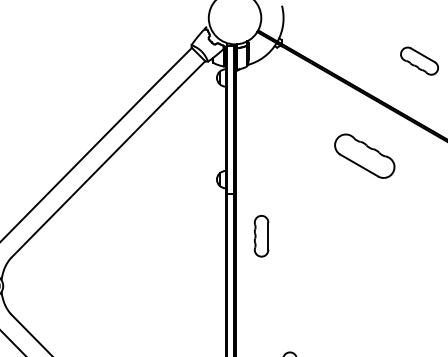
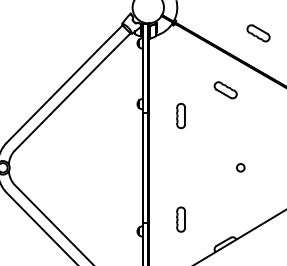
part: (364, 156) -> (225, 90), size x0.62
part: (260, 235) -> (180, 115), moved
circle: (389, 285) -> (240, 167), added

